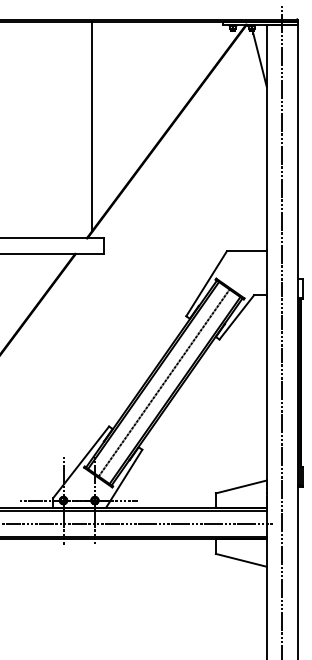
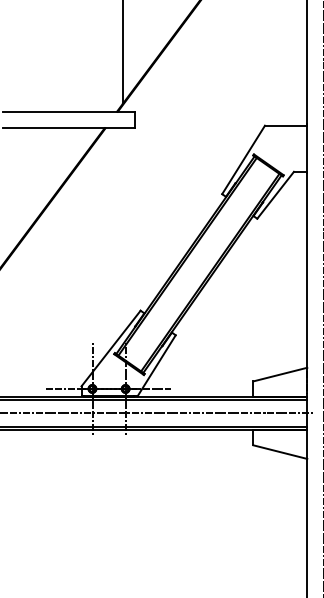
line: (164, 382) -> (199, 264), removed

